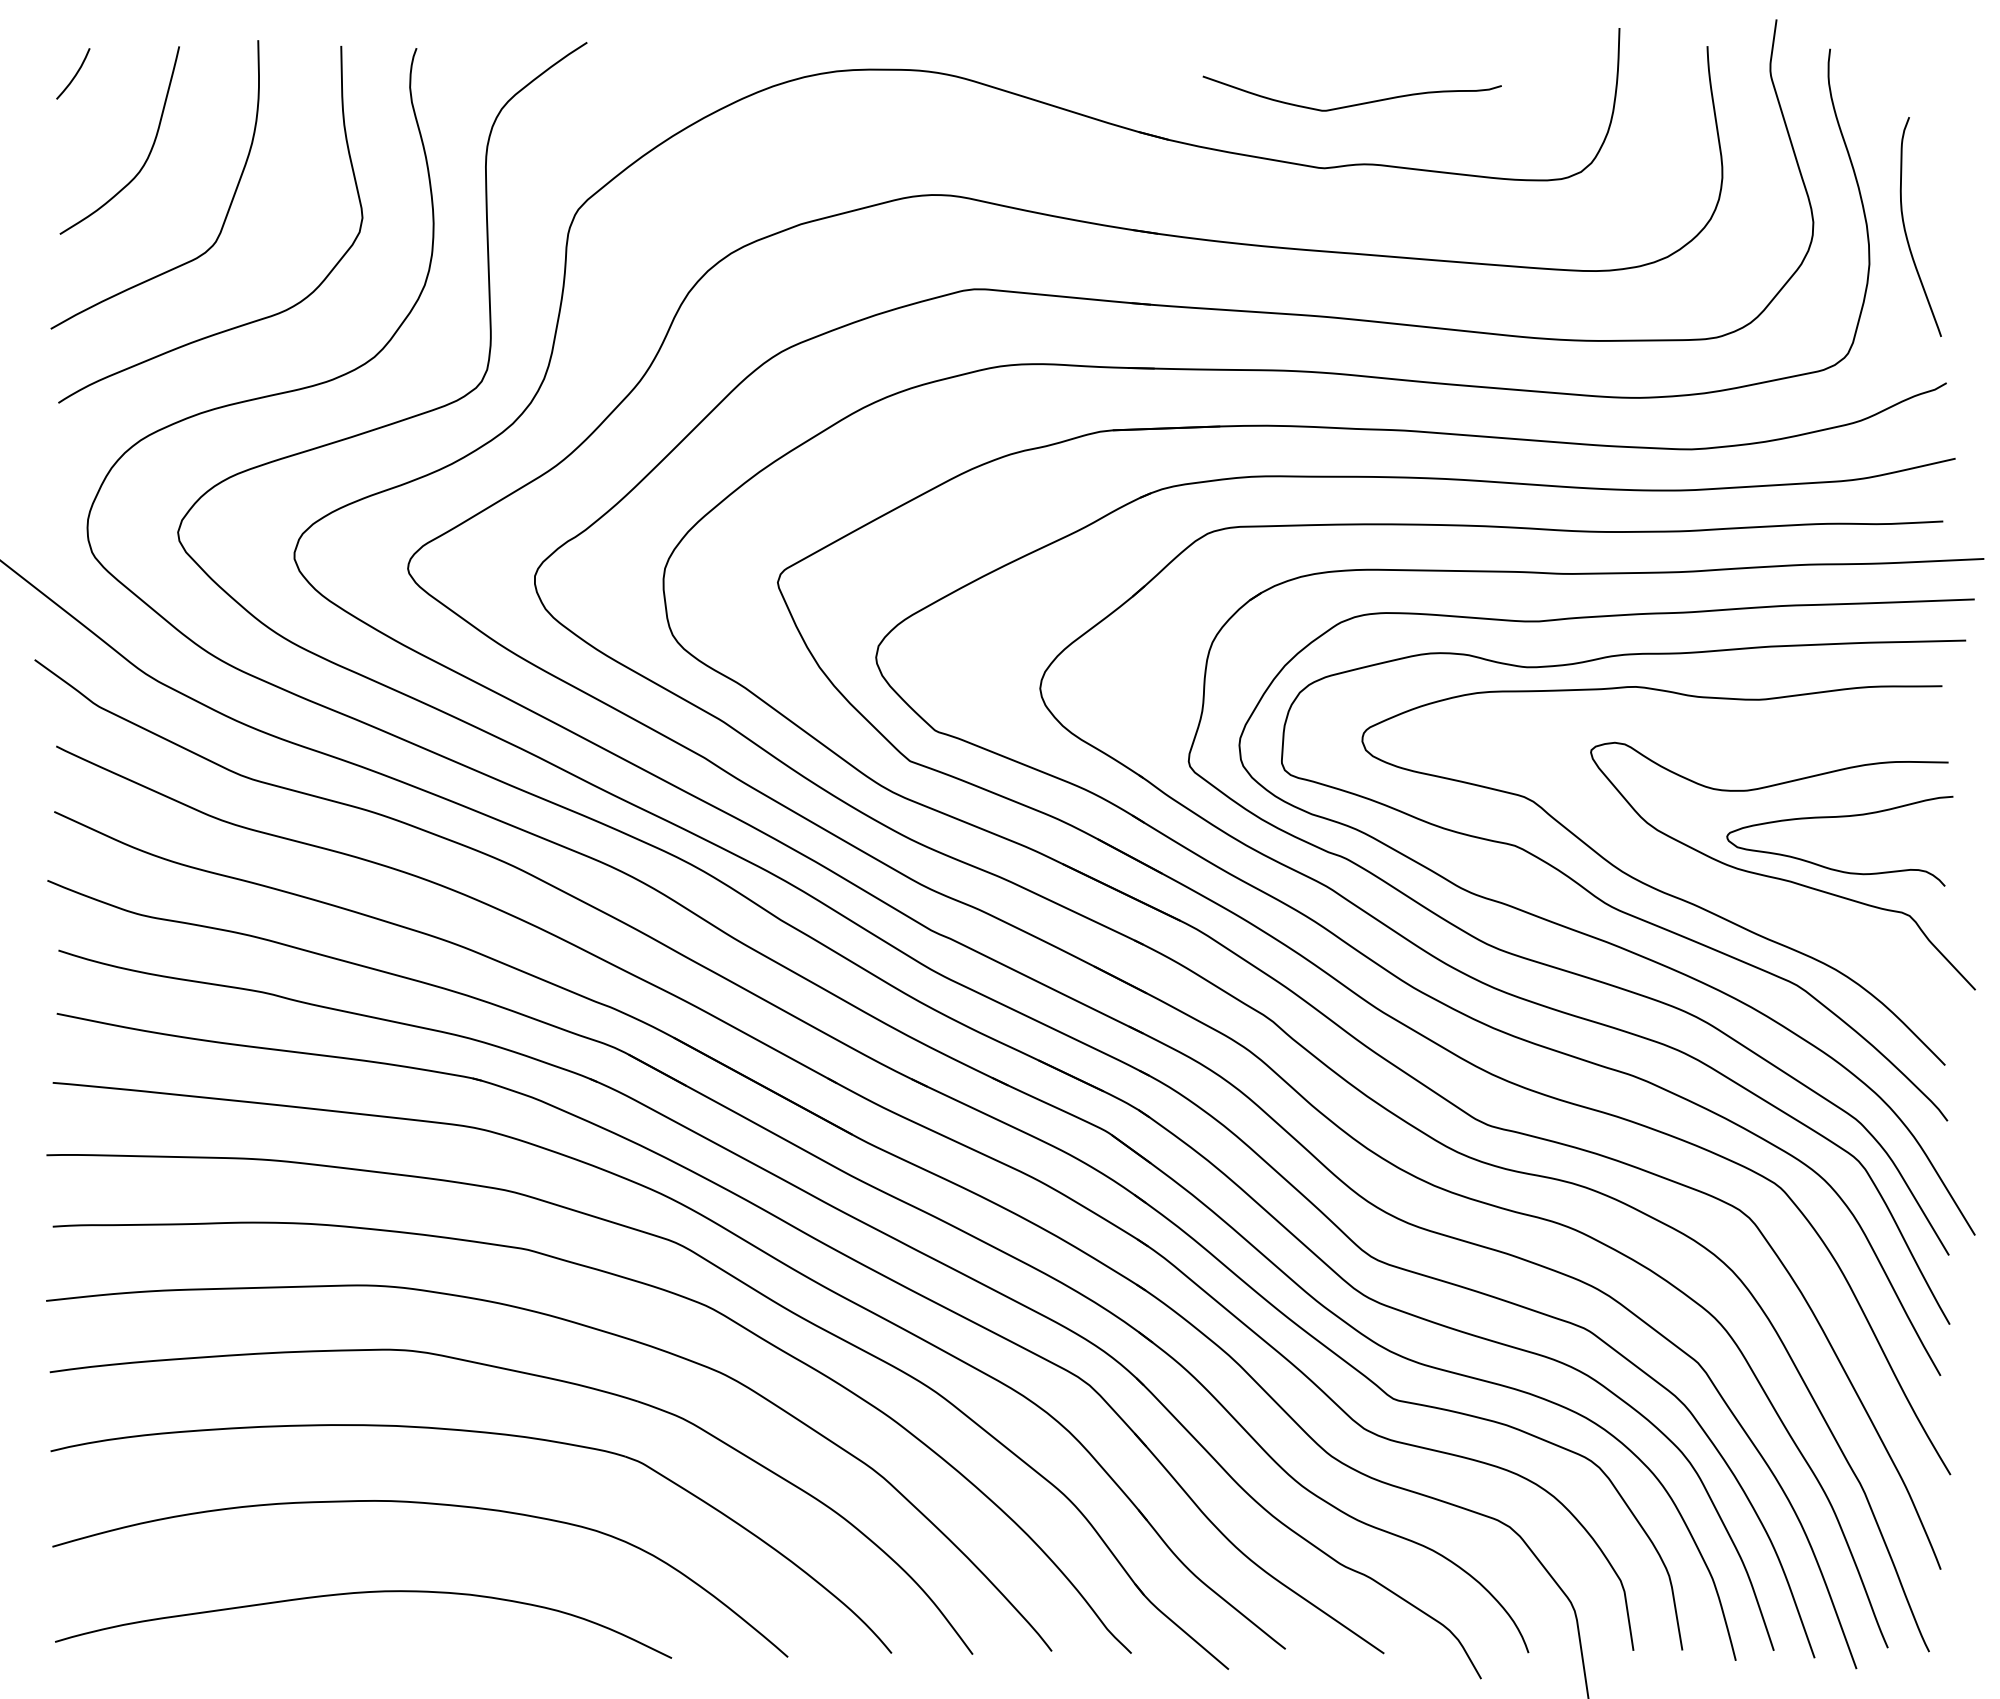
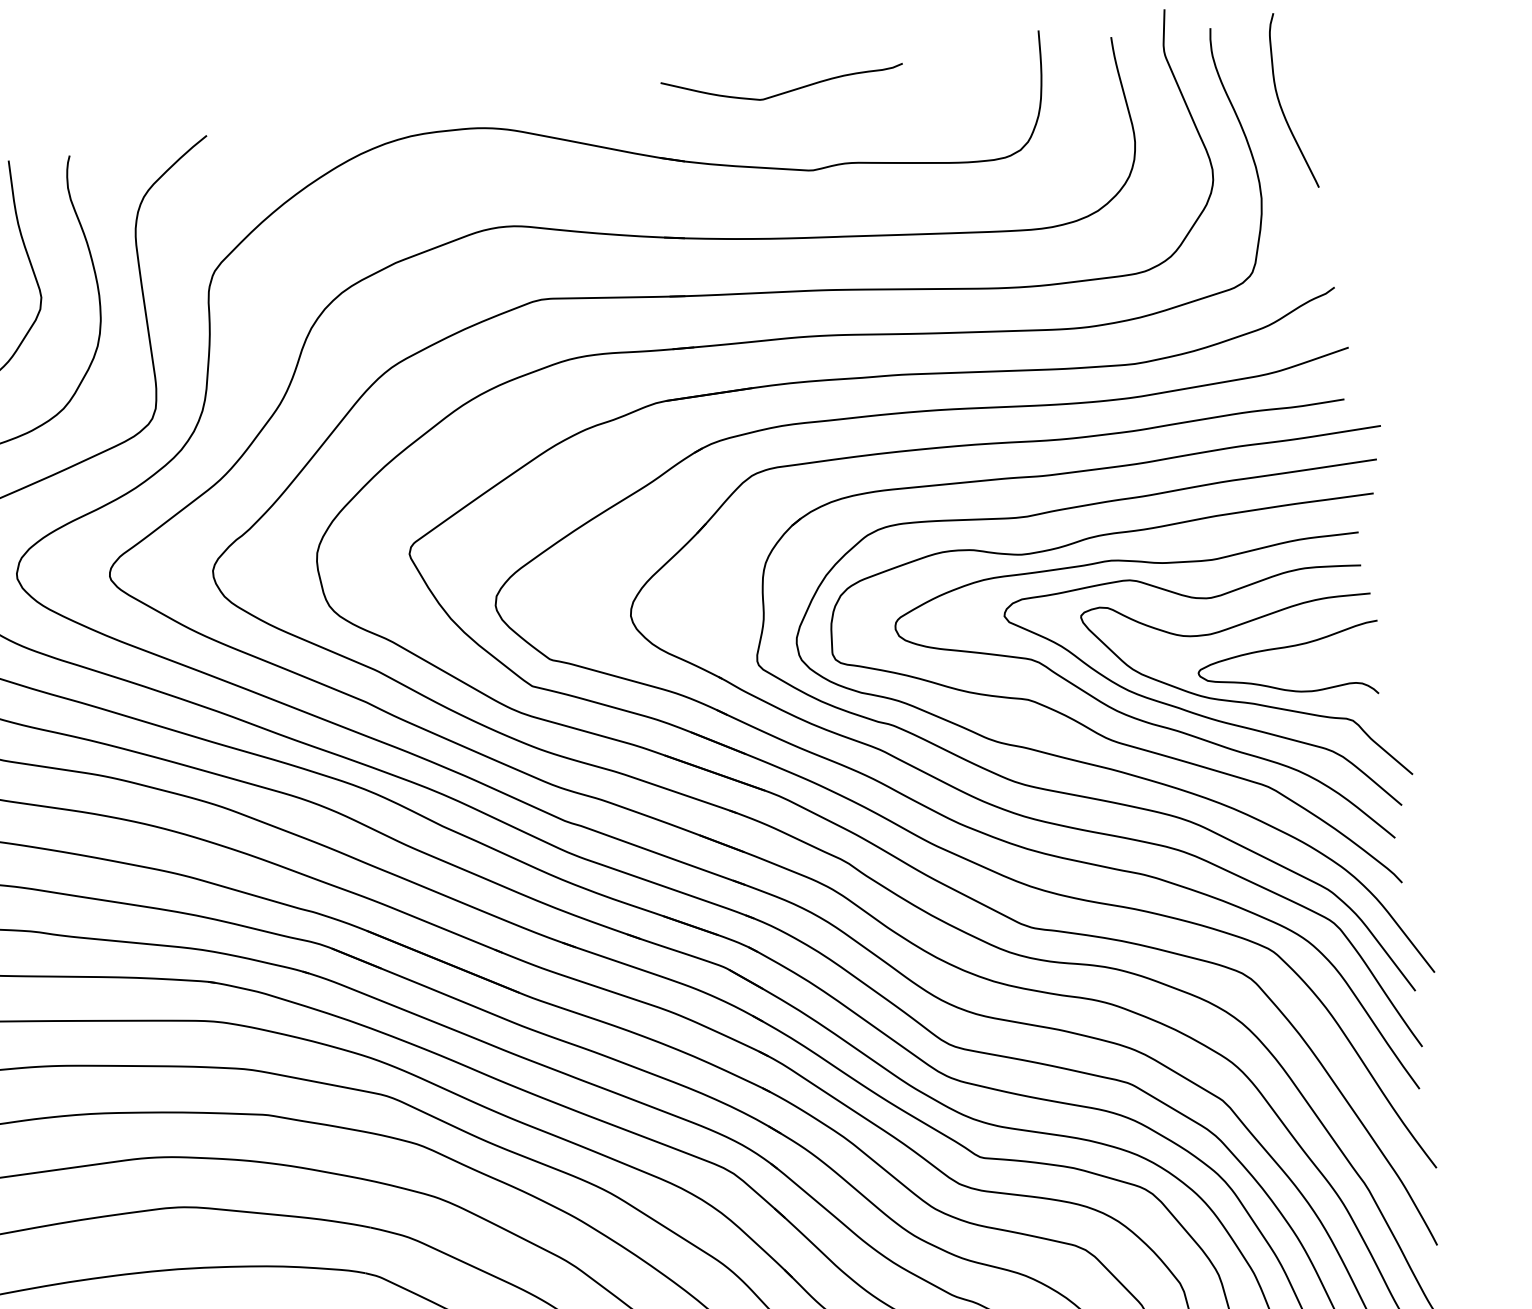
curve: (1352, 104) -> (783, 92), moved
curve: (1906, 231) -> (1281, 105), moved
curve: (1719, 885) -> (1196, 713), added

